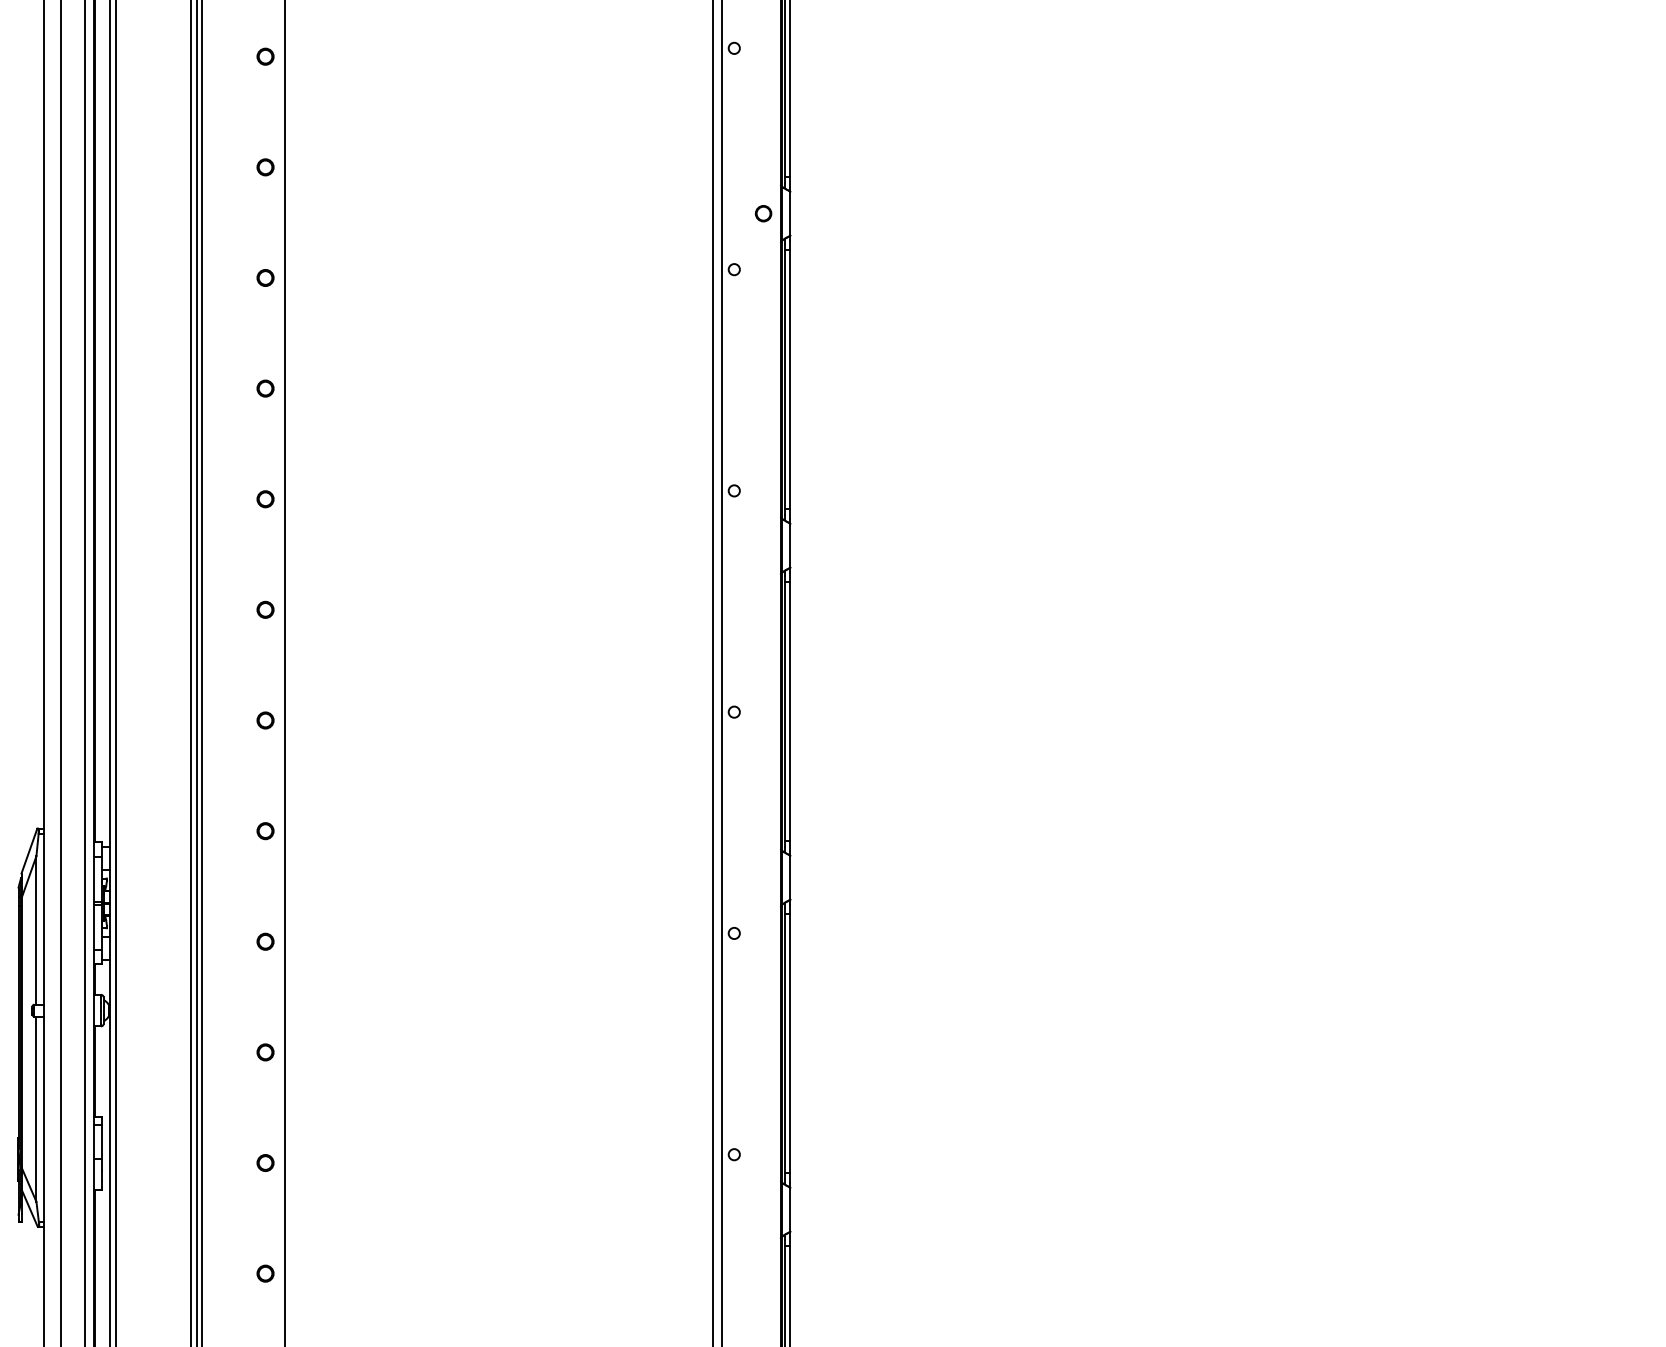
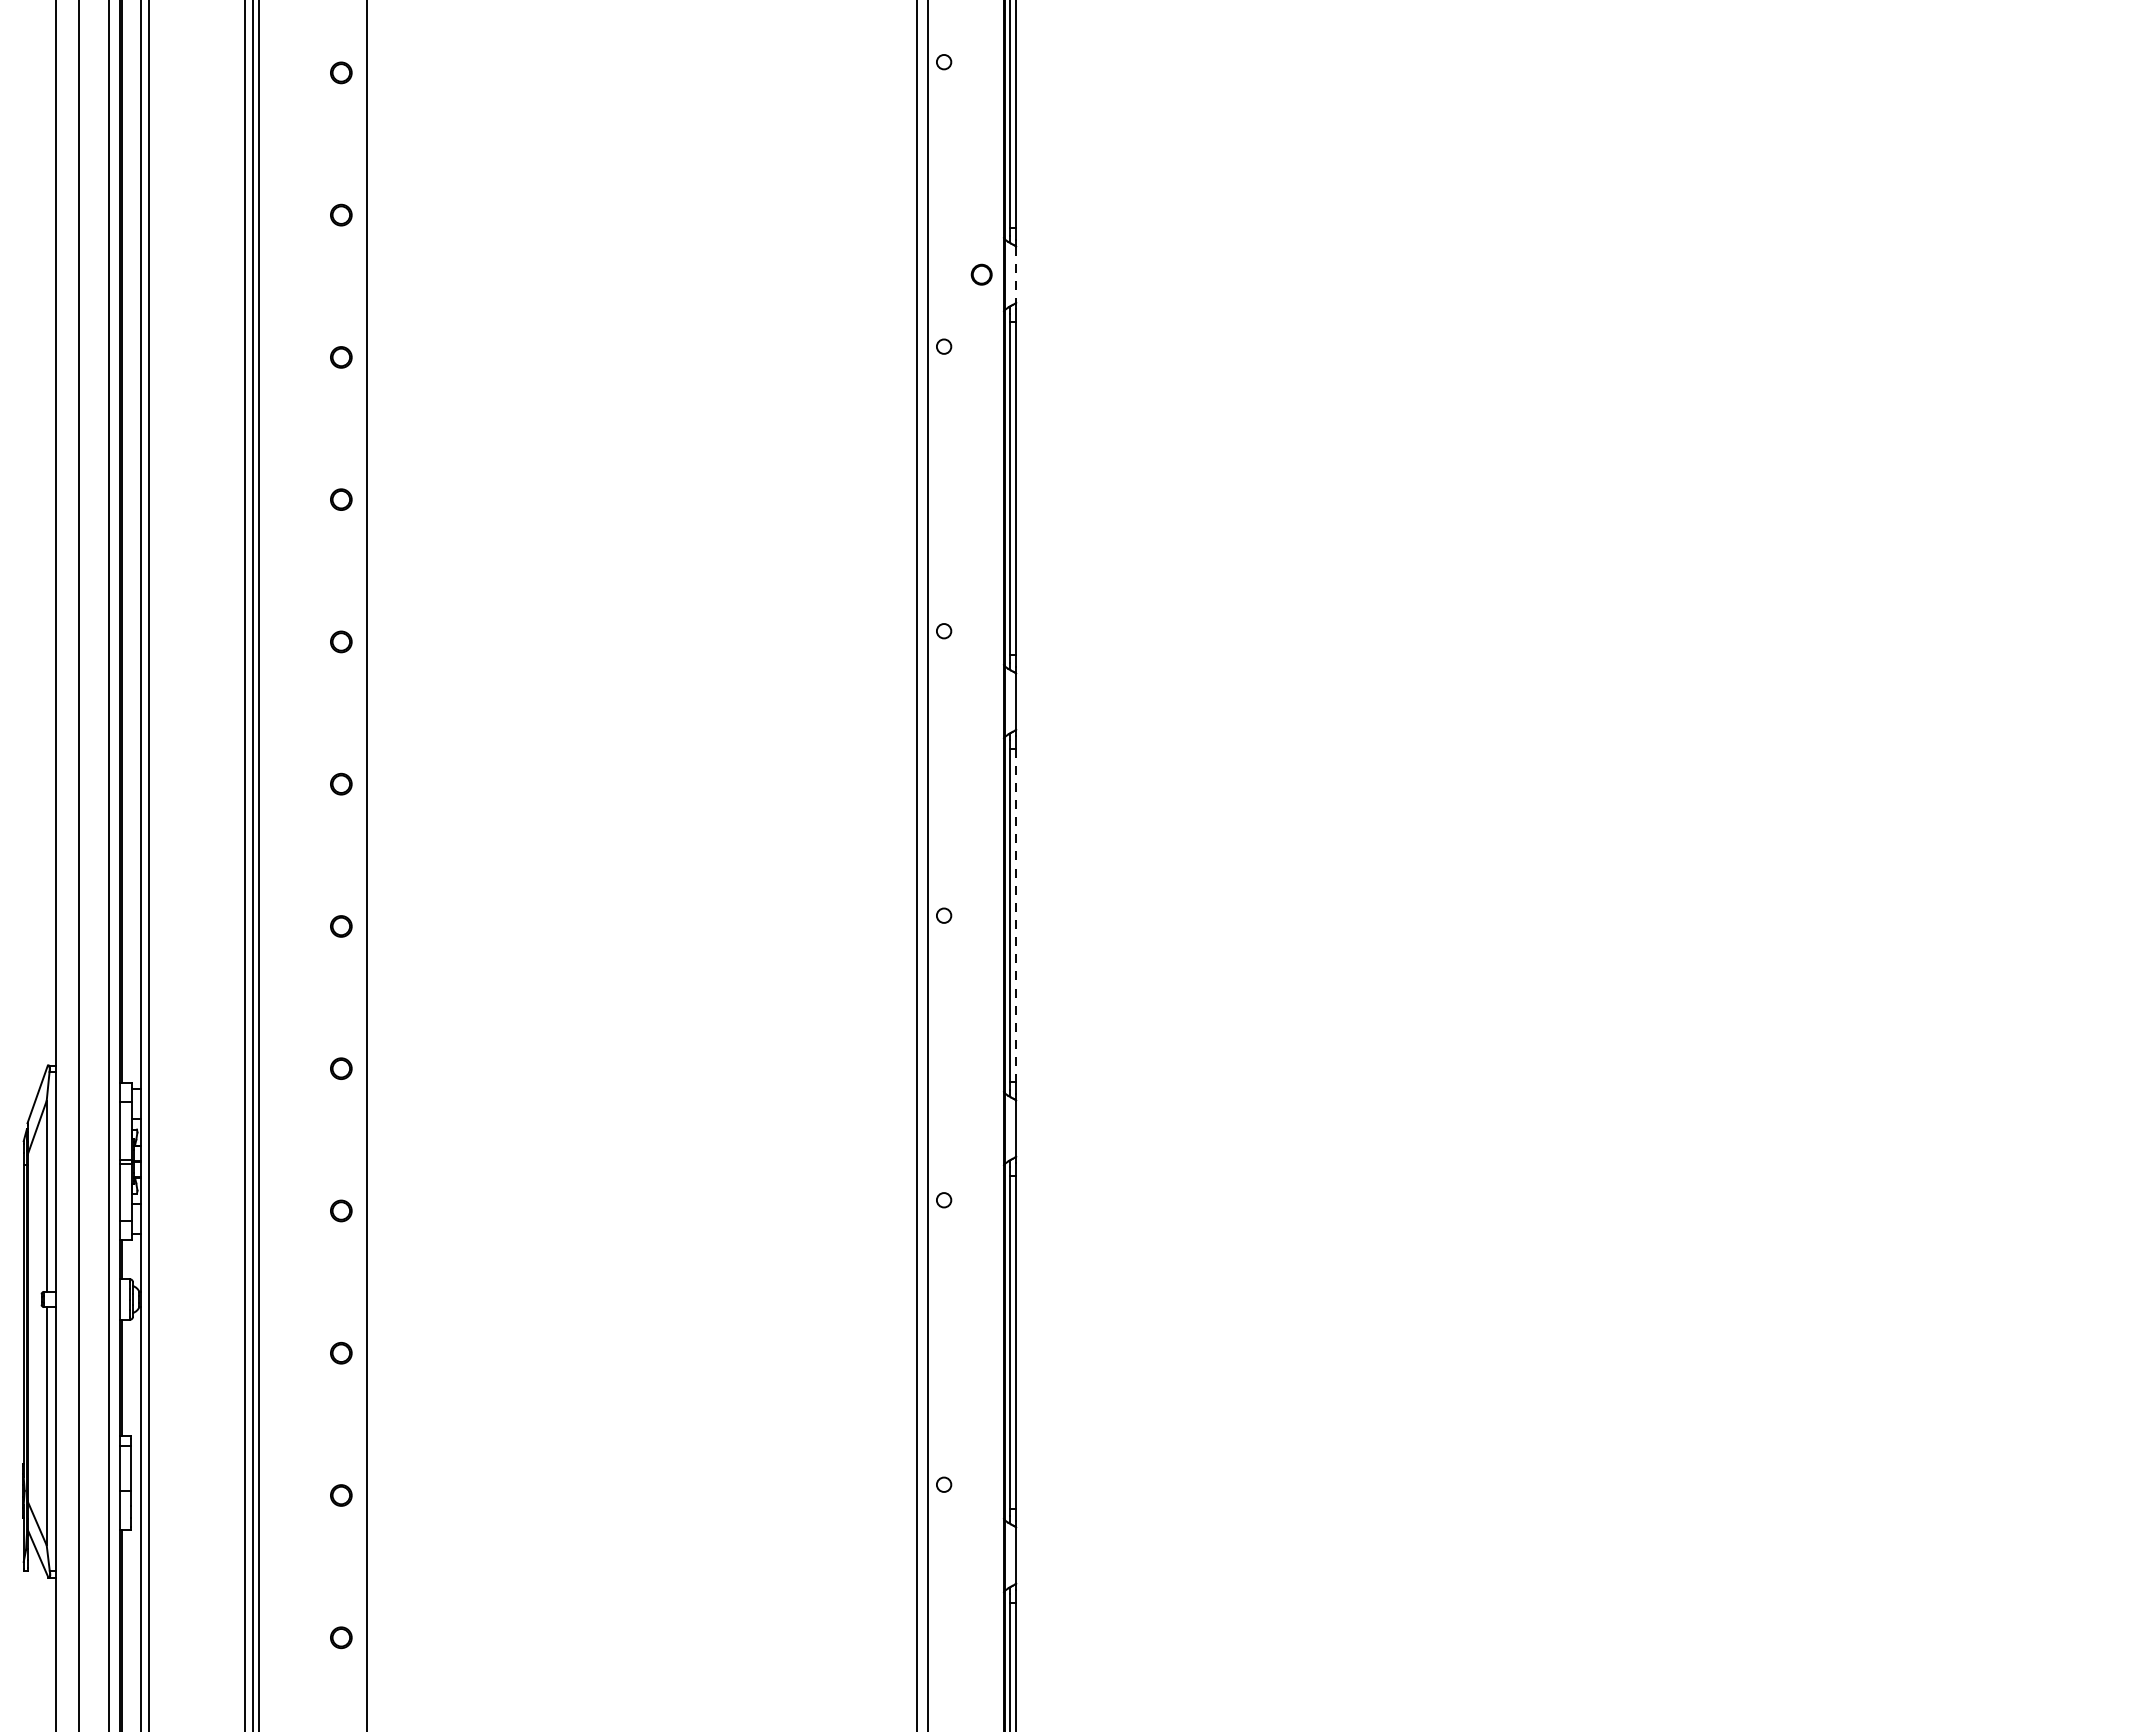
line: (790, 213) -> (1016, 274), solid -> dashed
line: (790, 712) -> (1016, 916), solid -> dashed

